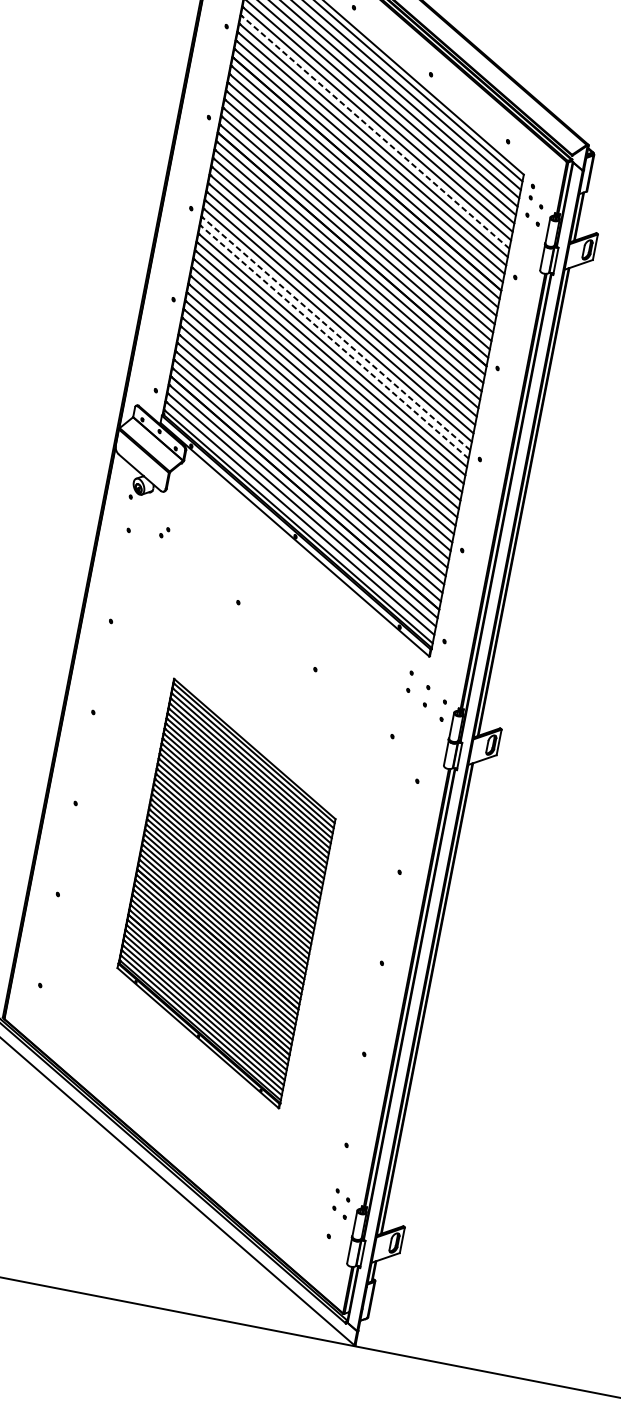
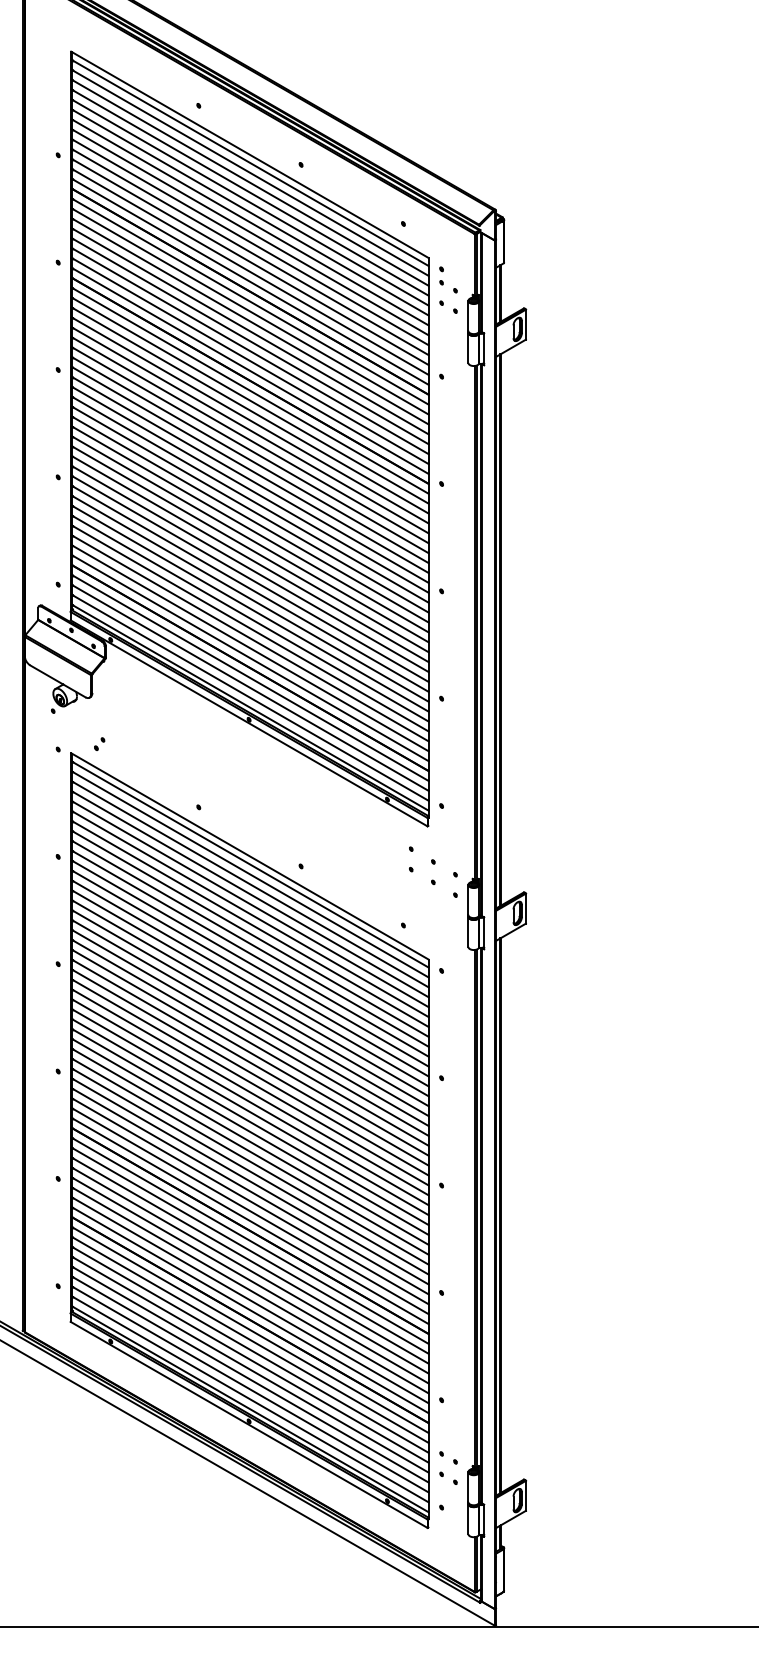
line: (375, 132) -> (250, 242), dashed -> solid
line: (336, 333) -> (250, 479), dashed -> solid
line: (334, 341) -> (250, 489), dashed -> solid
part: (226, 893) -> (249, 1140), size x1.67

